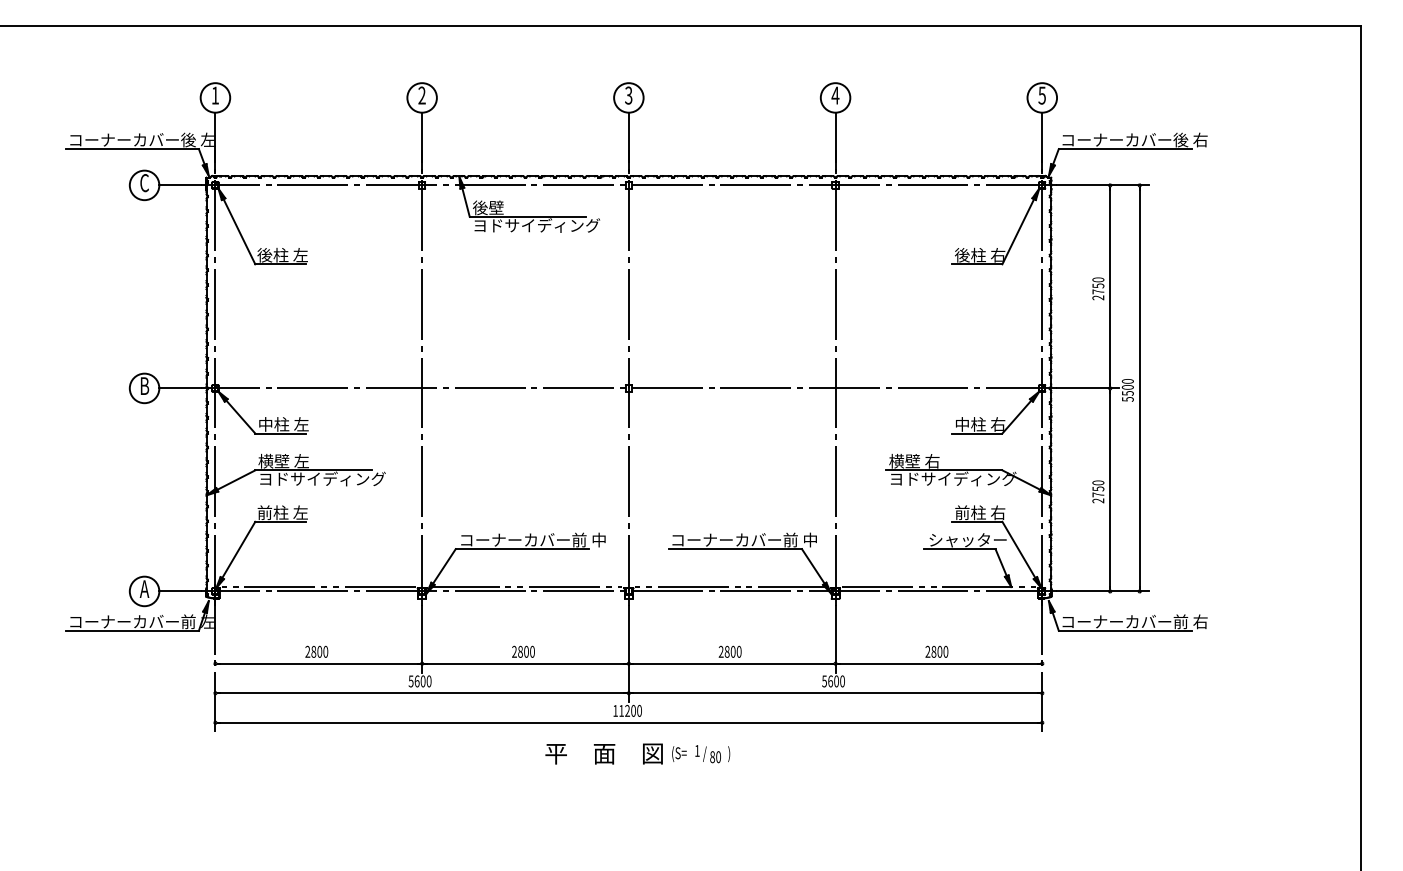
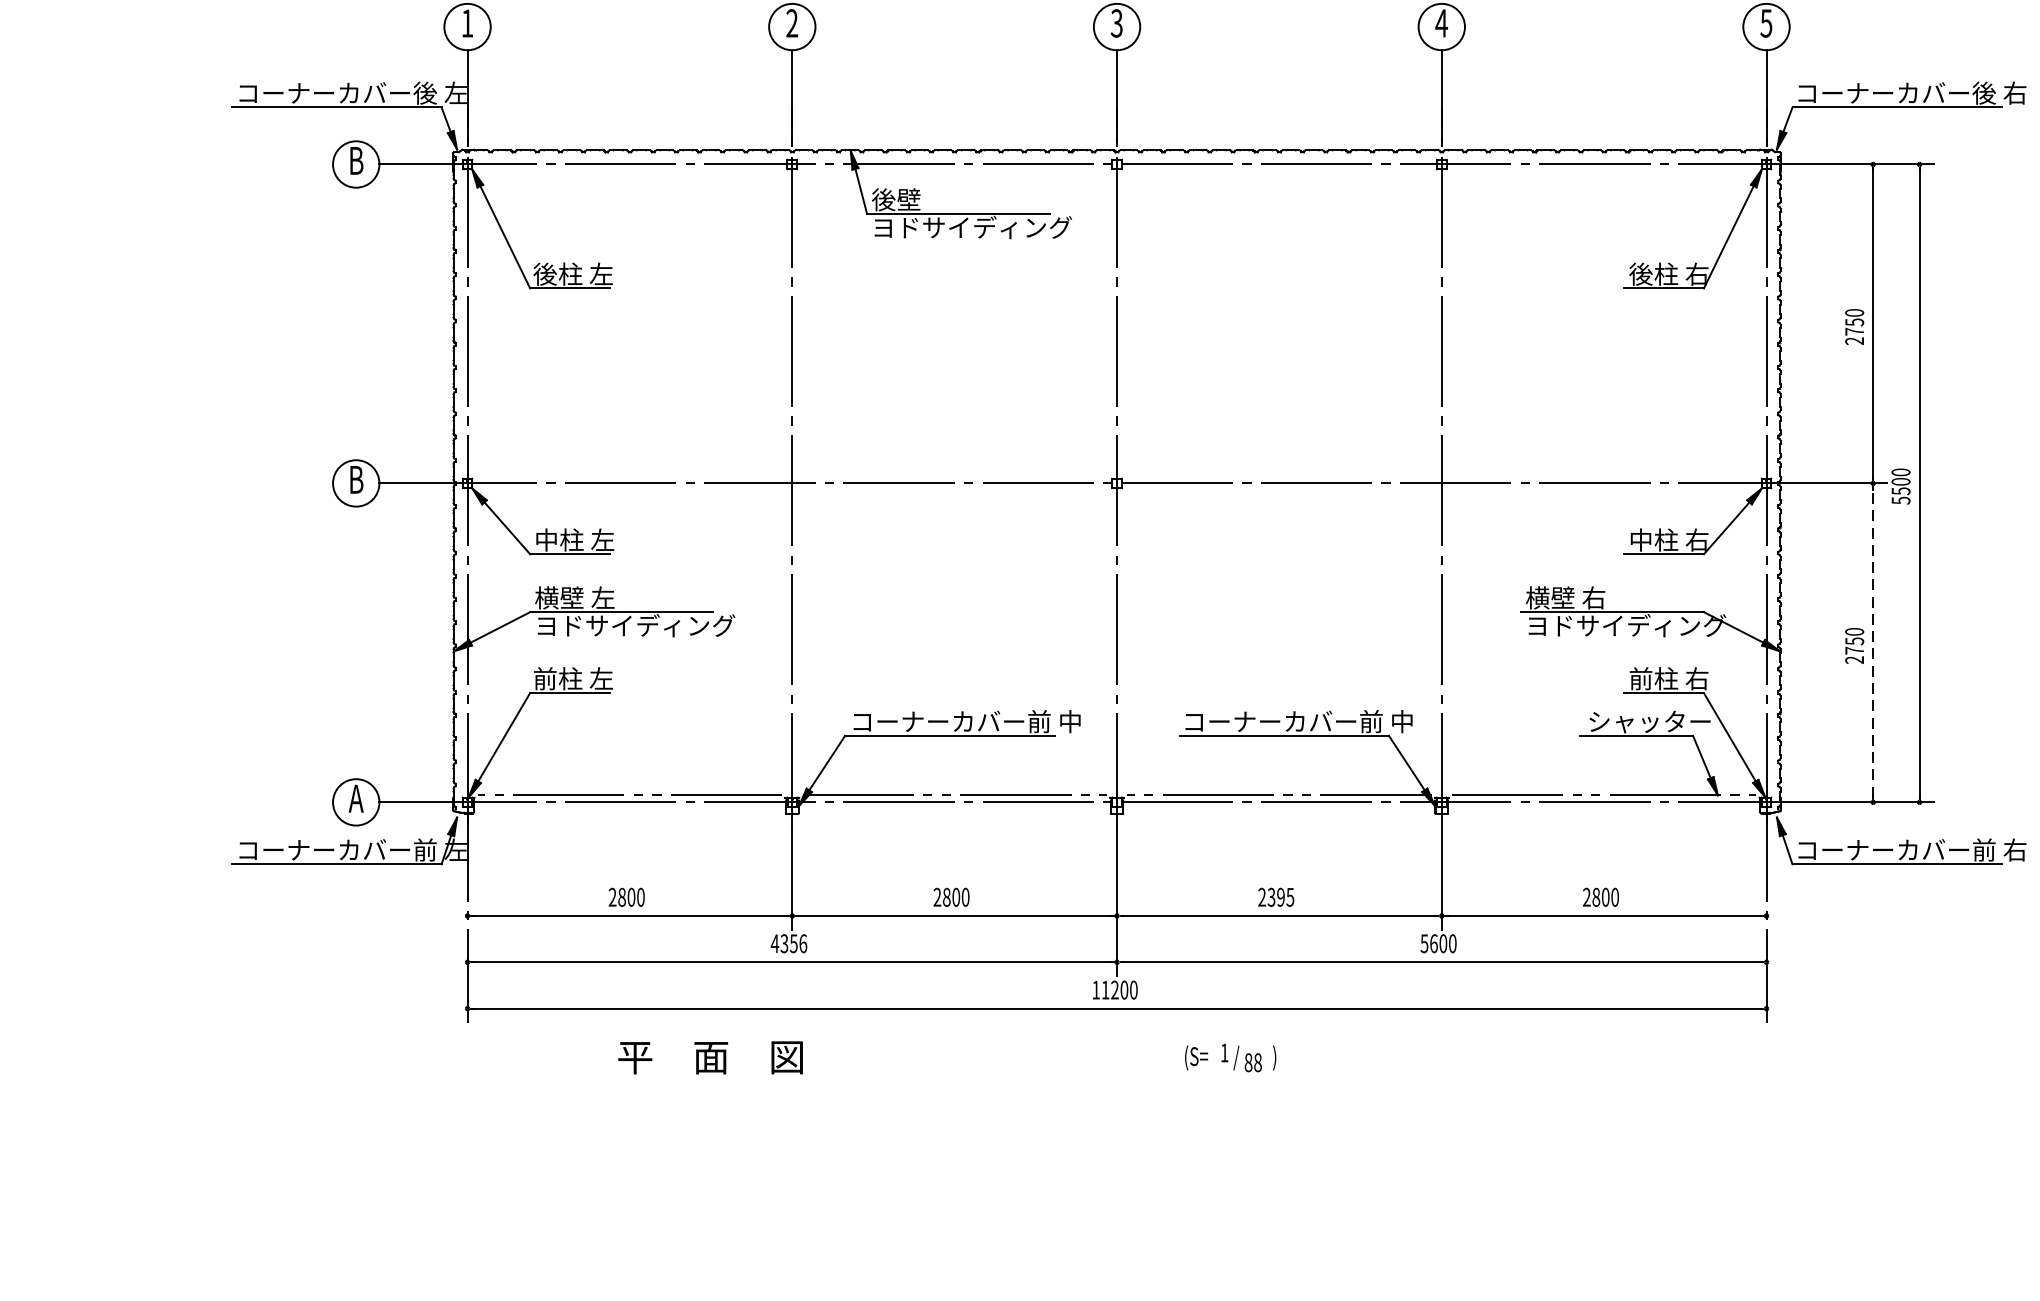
text: (144, 183) -> (356, 161), C -> B
line: (1110, 489) -> (1873, 642), solid -> dashed
text: (732, 651) -> (1279, 896), 2800 -> 2395
text: (419, 681) -> (788, 943), 5600 -> 4356
text: (603, 753) -> (709, 1056), moved
text: (718, 757) -> (1257, 1063), 80 -> 88

